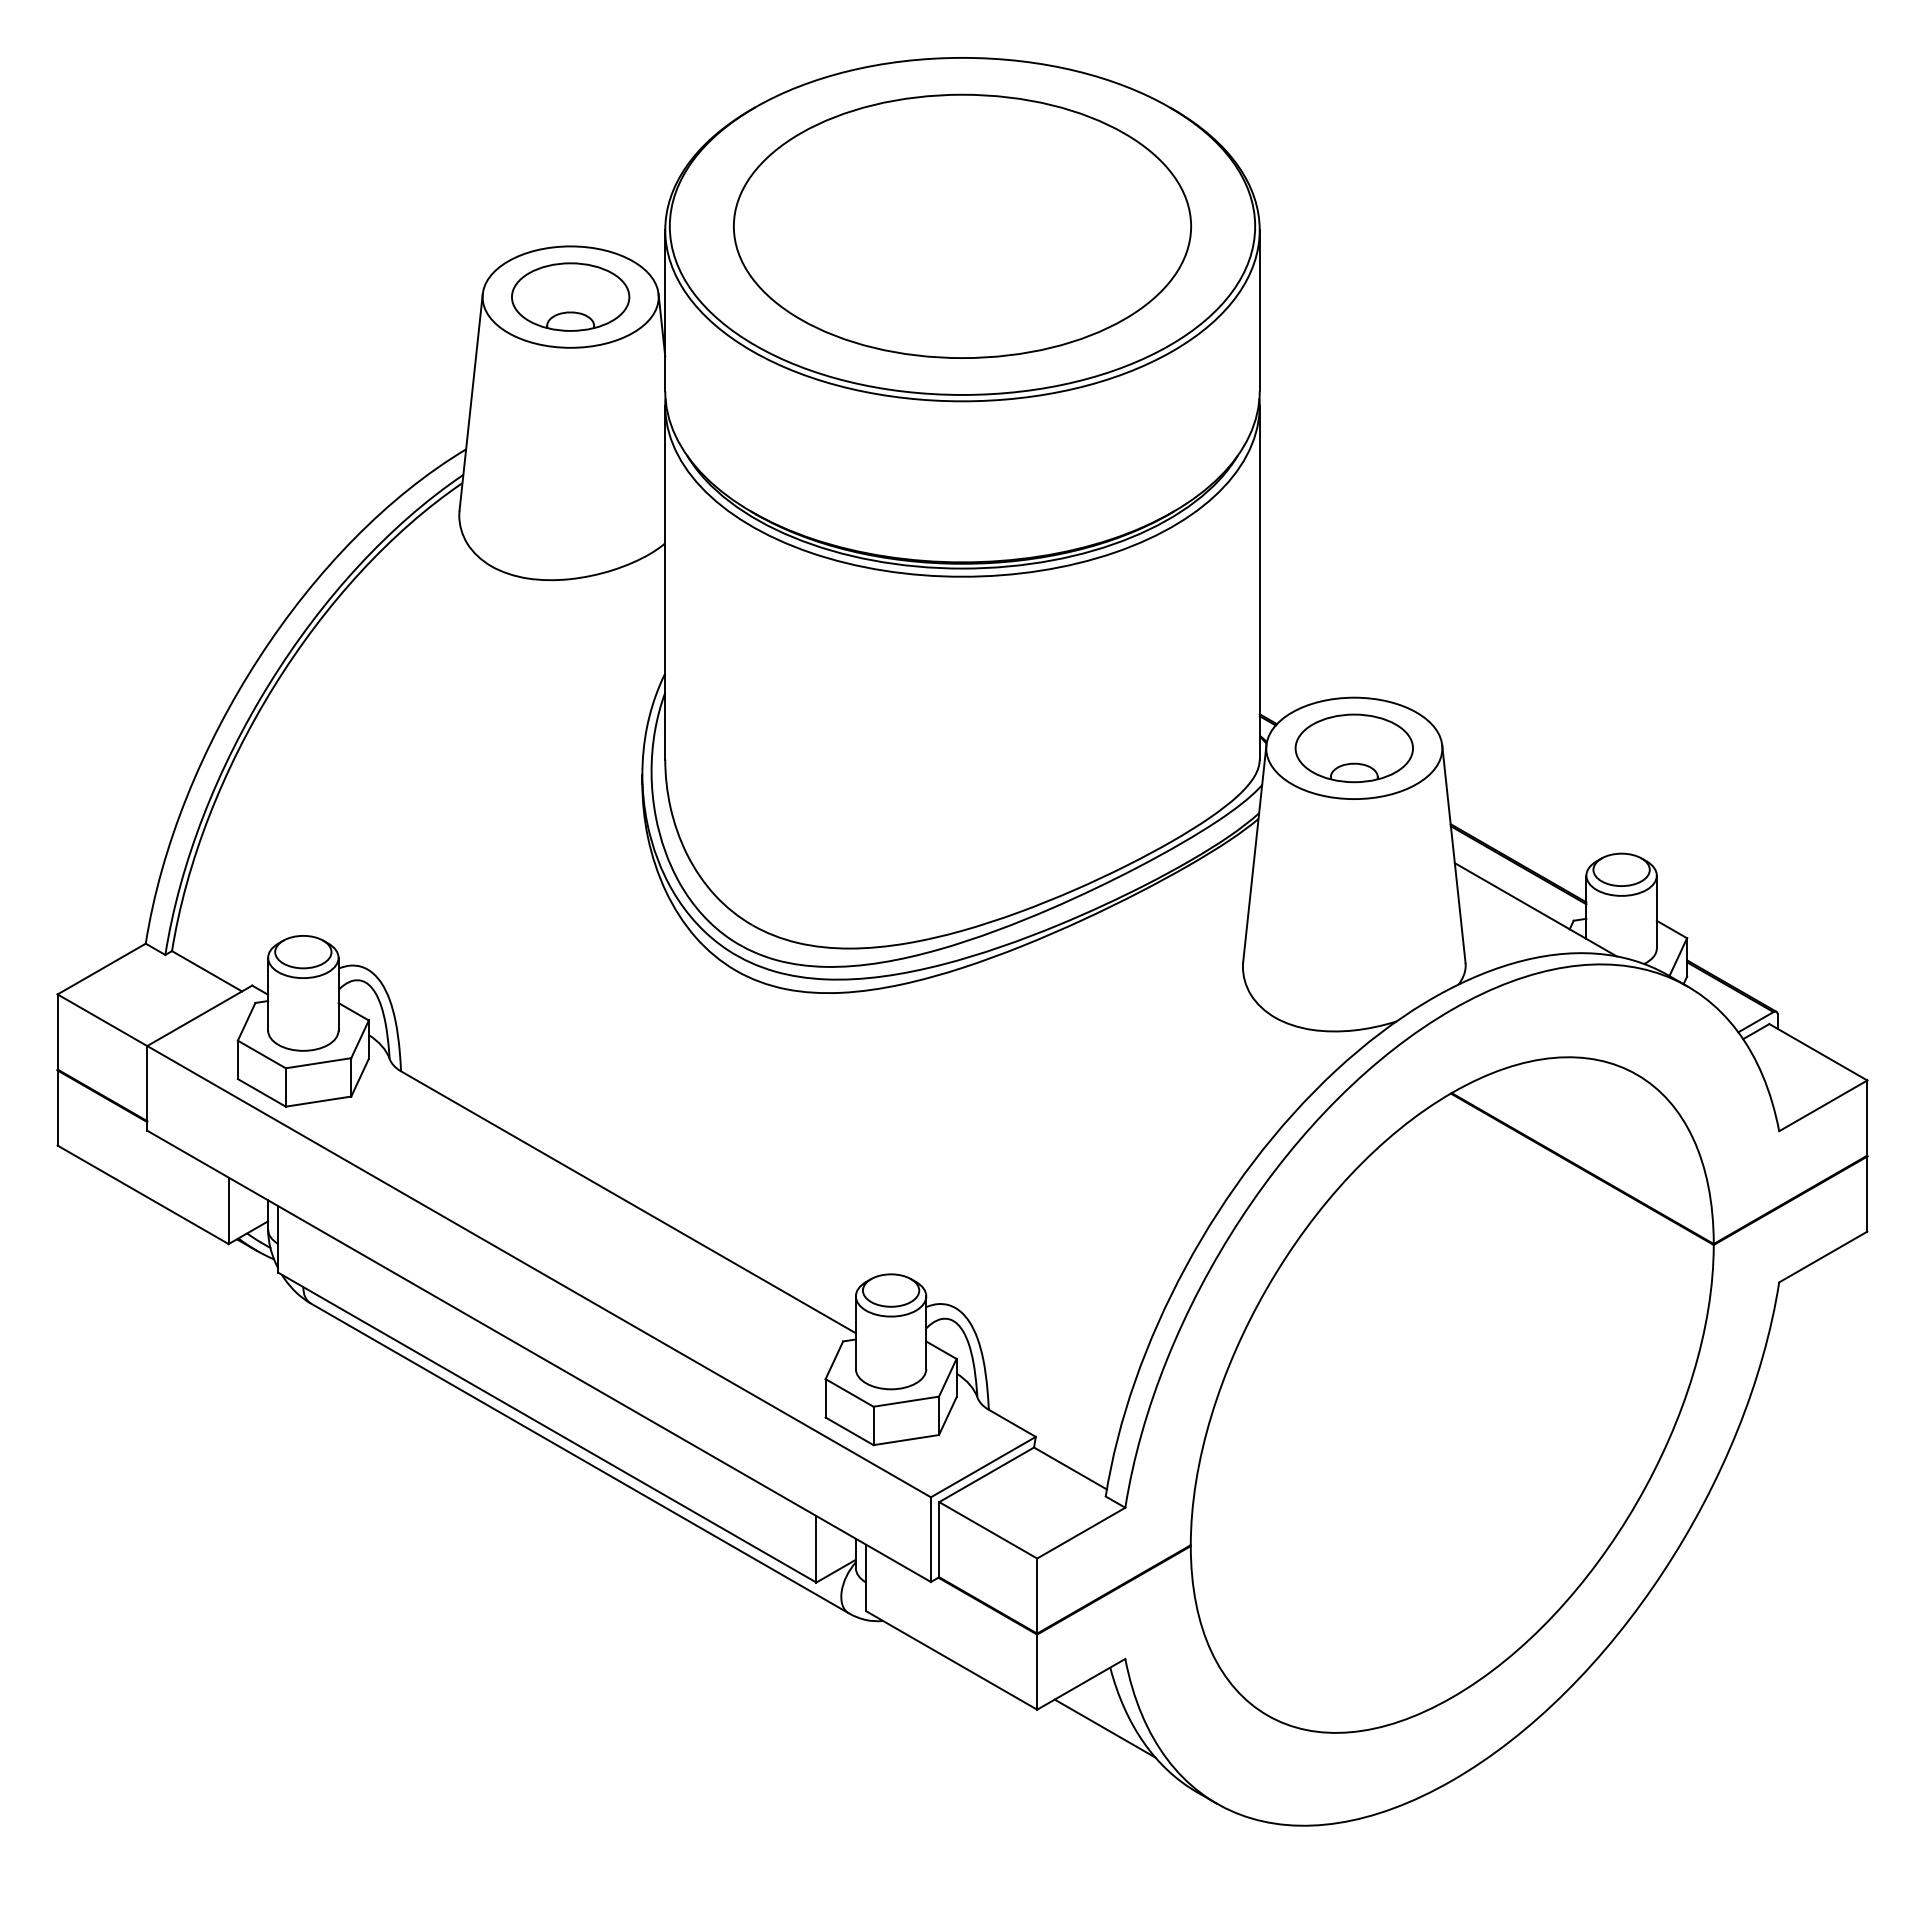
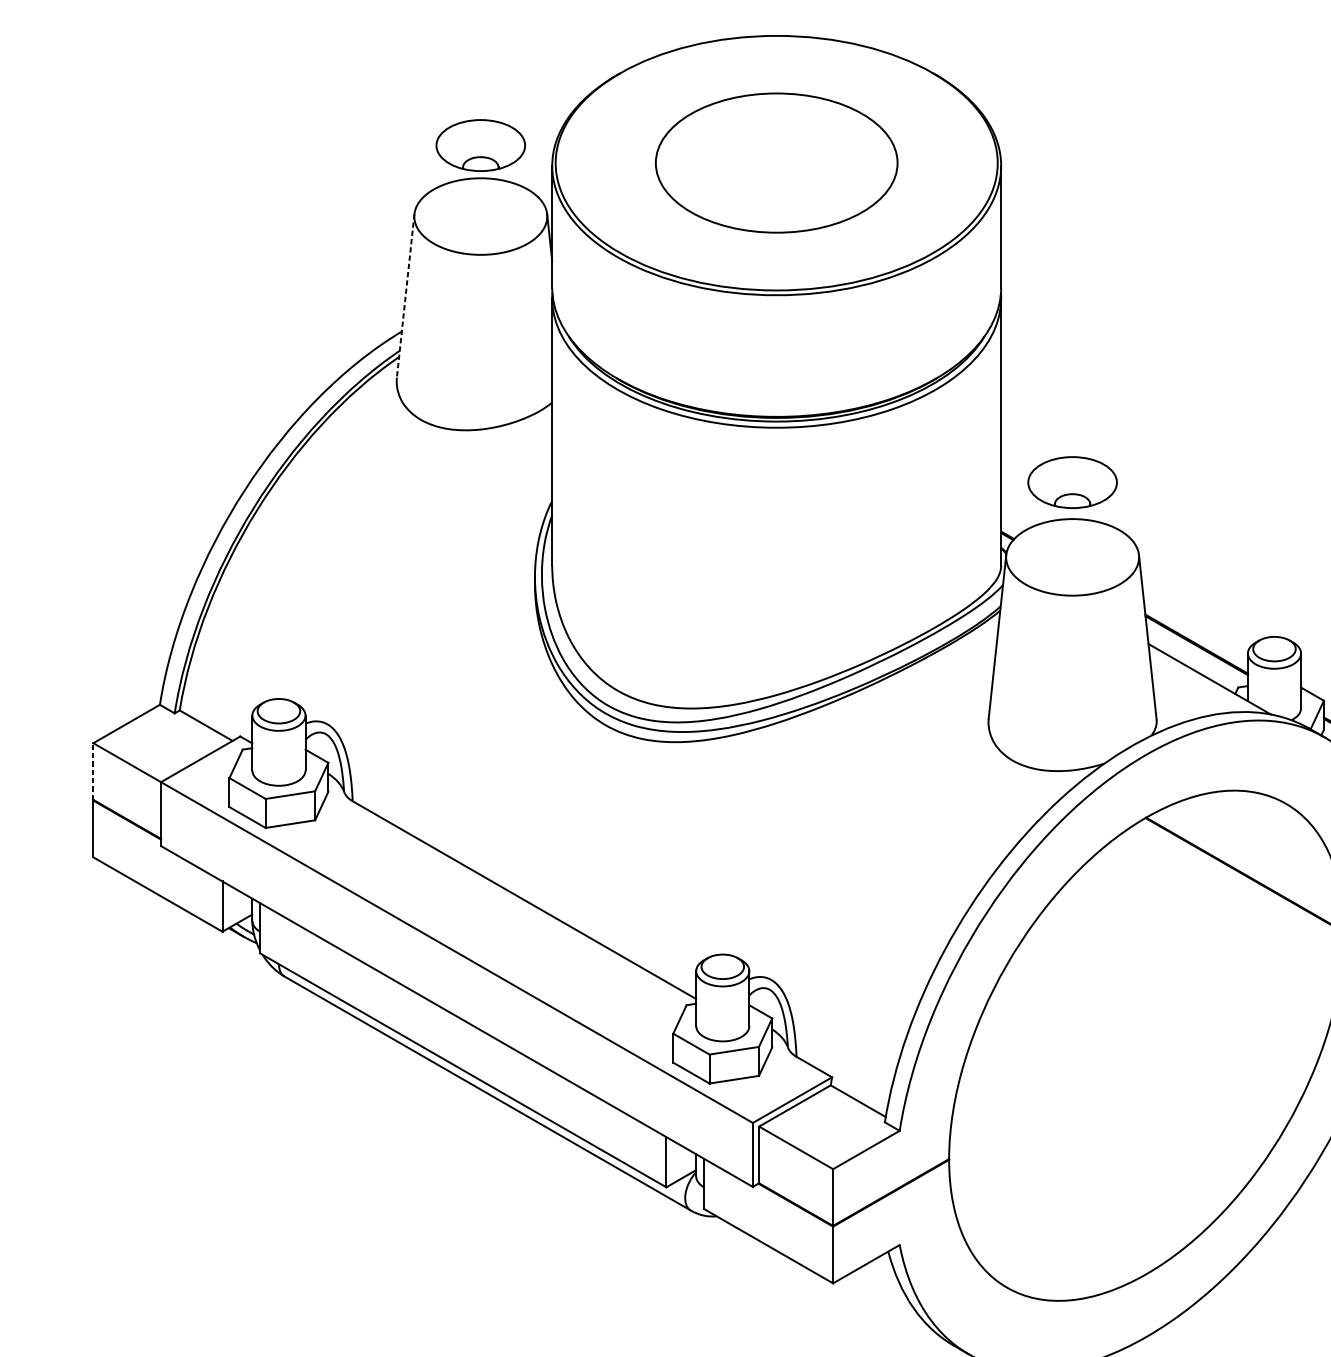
part: (962, 225) -> (776, 162), size x0.7
part: (570, 296) -> (480, 145), moved
line: (471, 402) -> (405, 296), solid -> dashed
part: (1353, 748) -> (1072, 482), moved
line: (57, 1031) -> (93, 771), solid -> dashed
line: (1104, 1728) -> (883, 1297), removed

